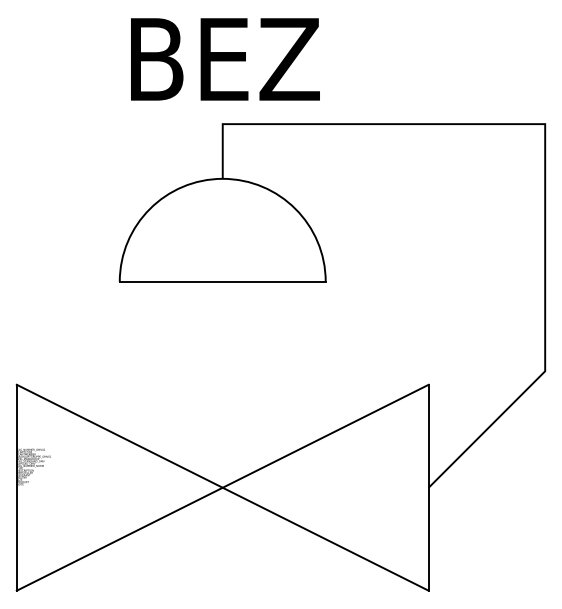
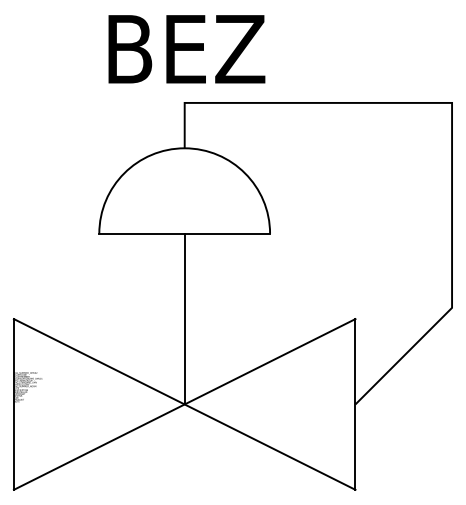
line: (222, 384) -> (184, 318), added

